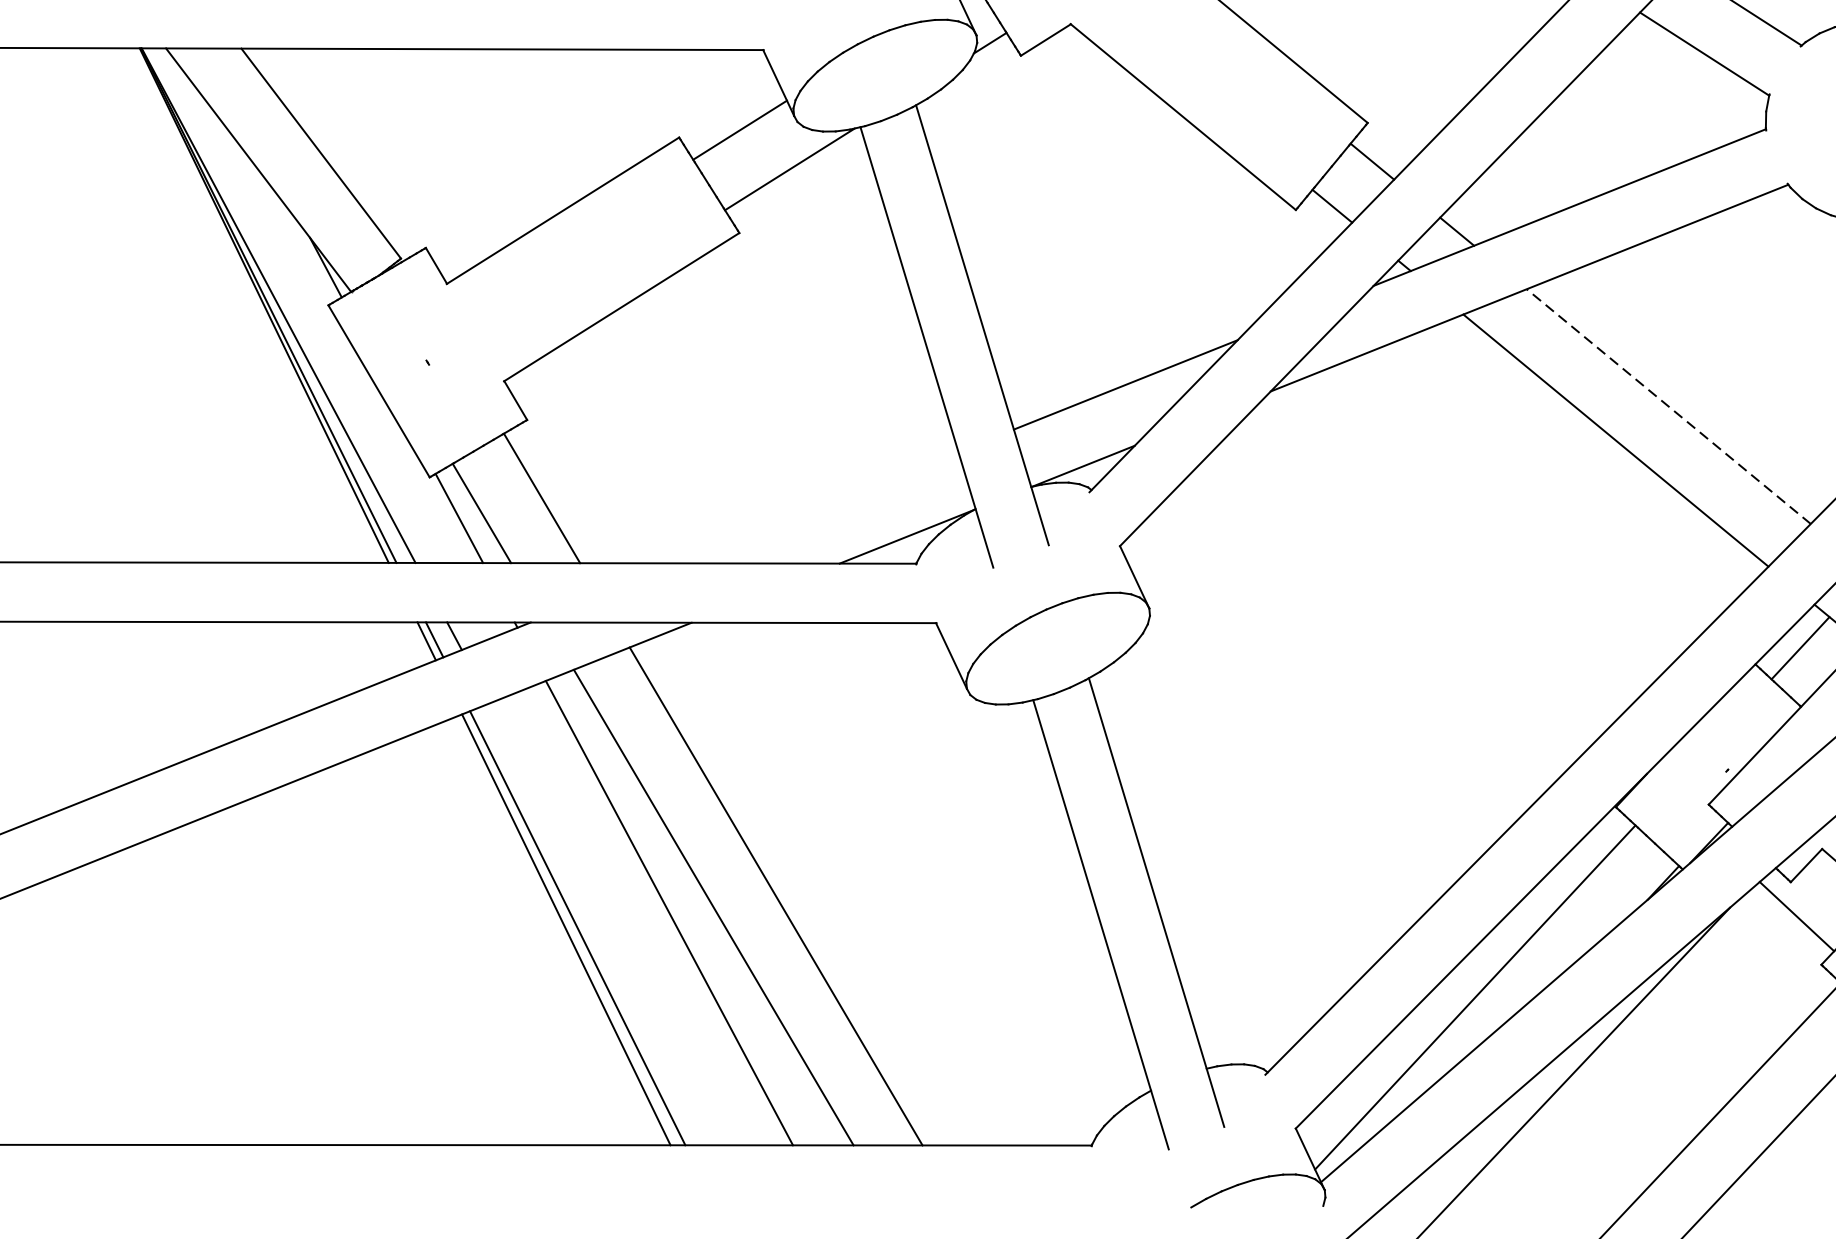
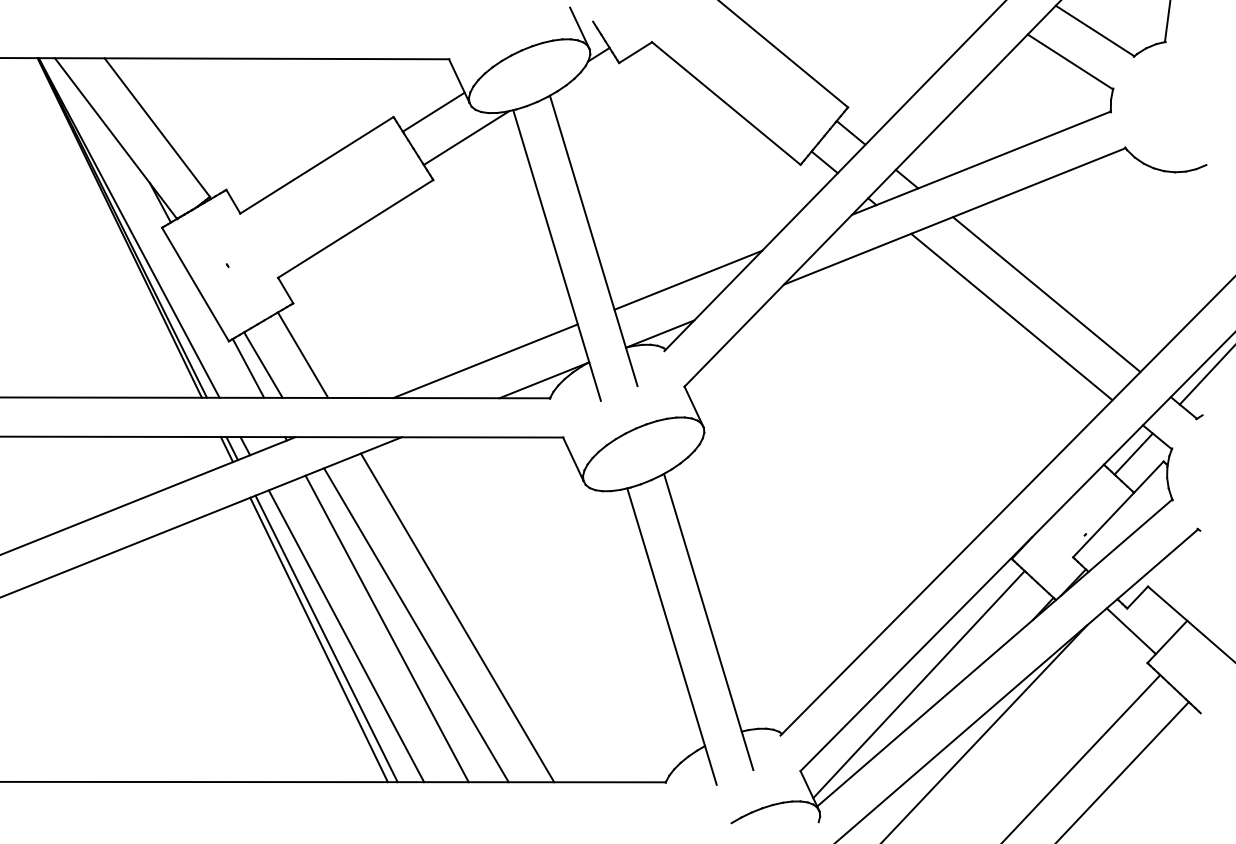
line: (1668, 406) -> (1046, 294), dashed -> solid
line: (818, 507) -> (485, 361), added
line: (607, 924) -> (346, 636), added

